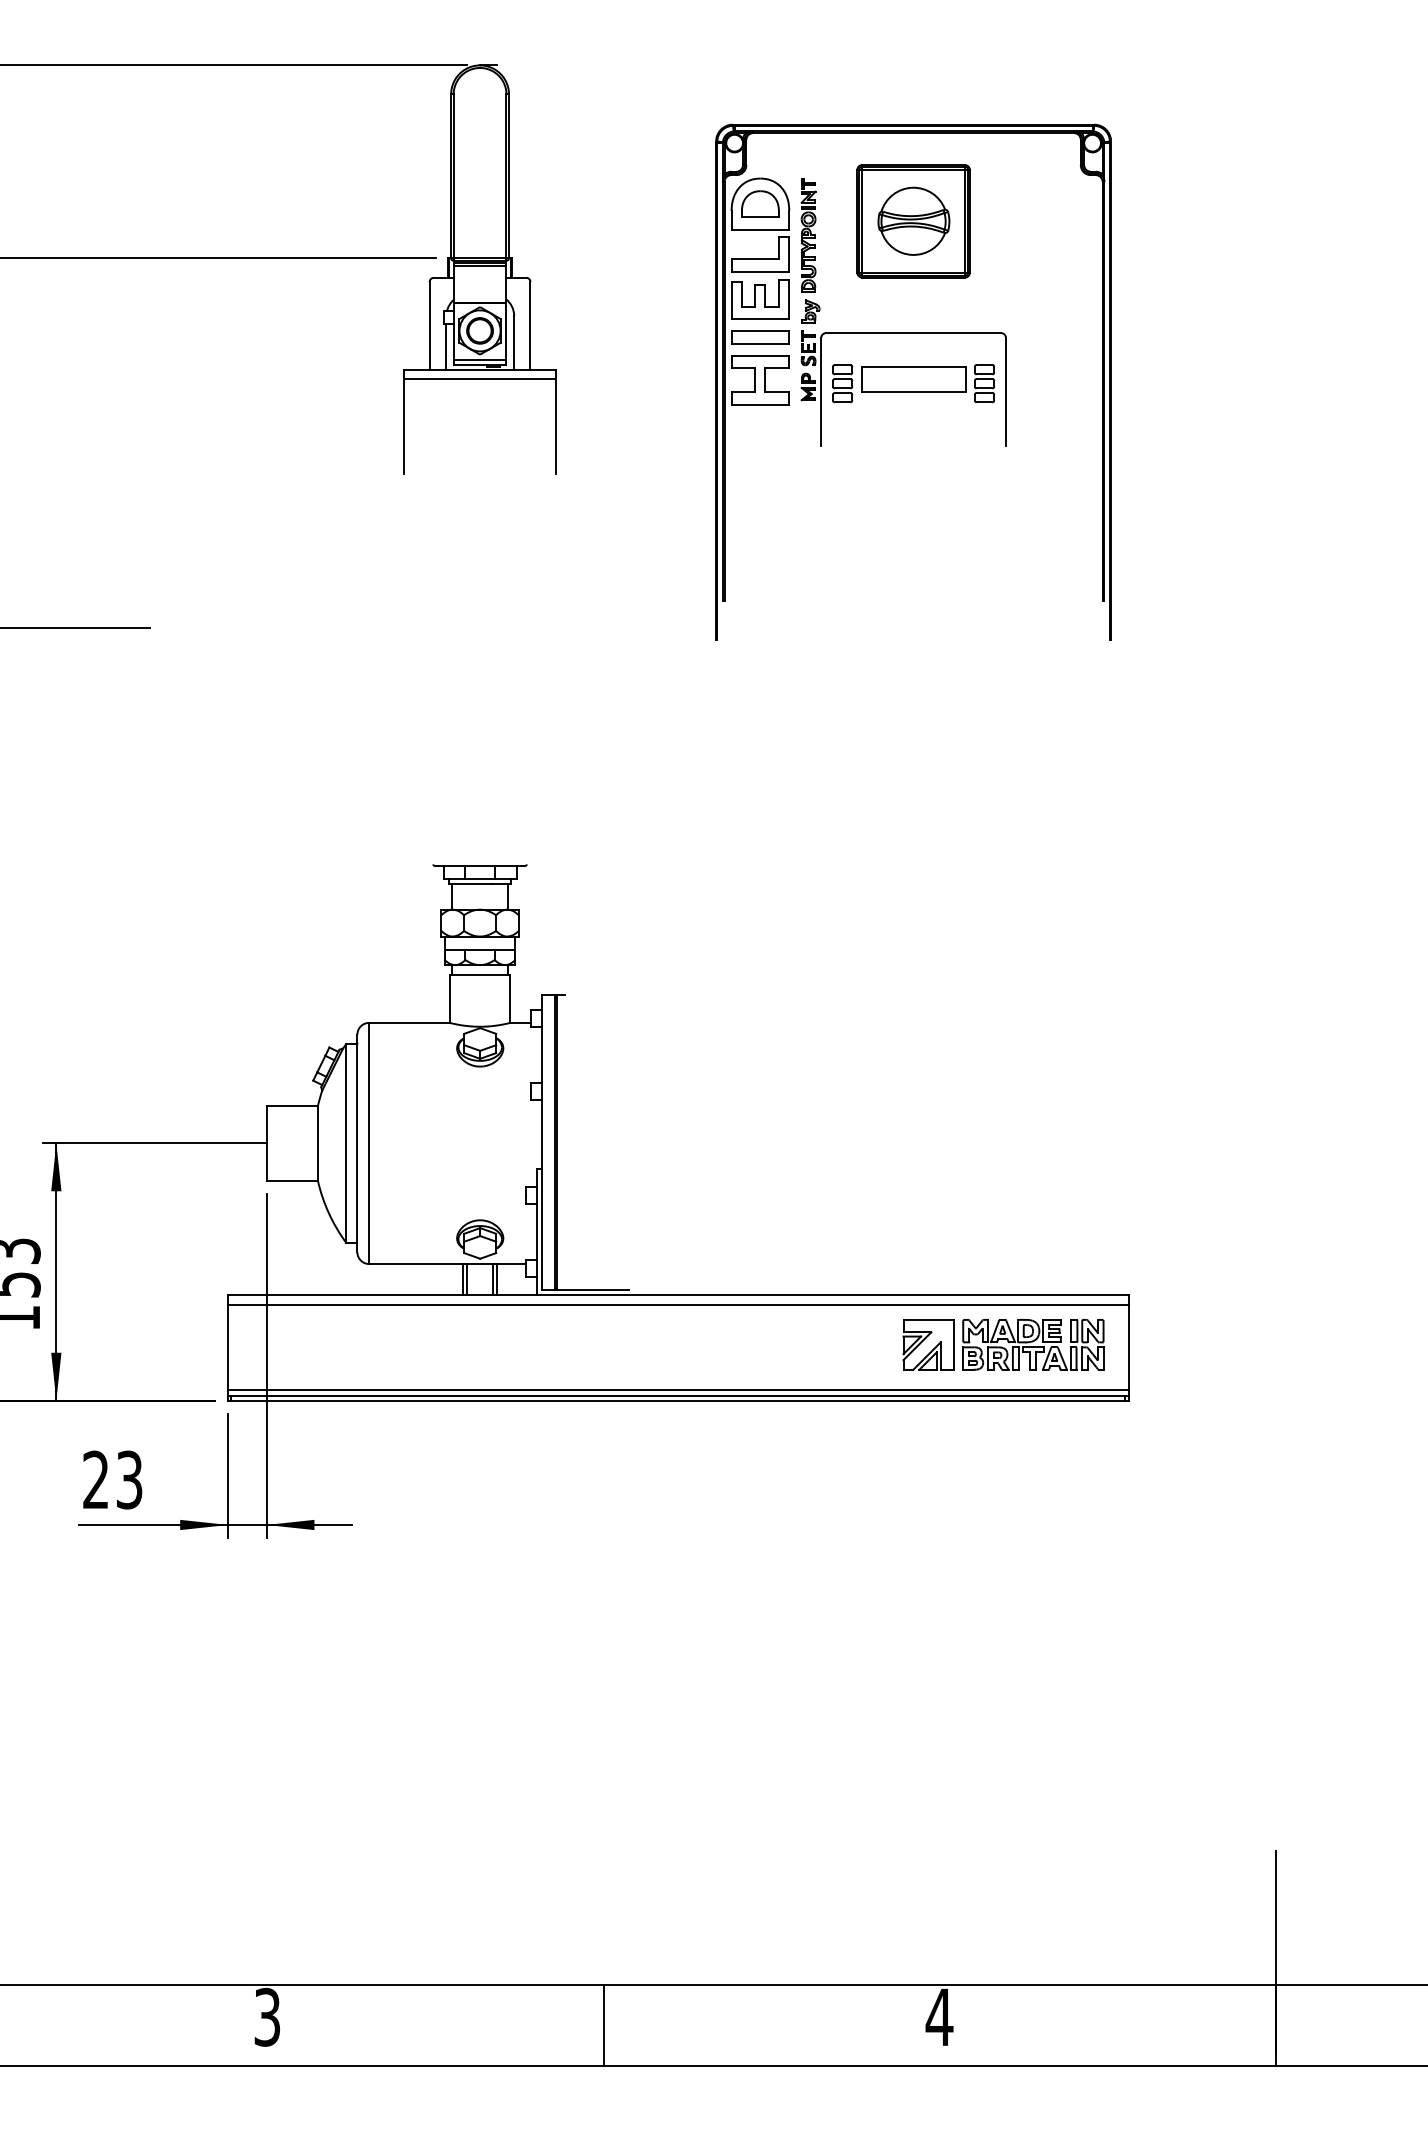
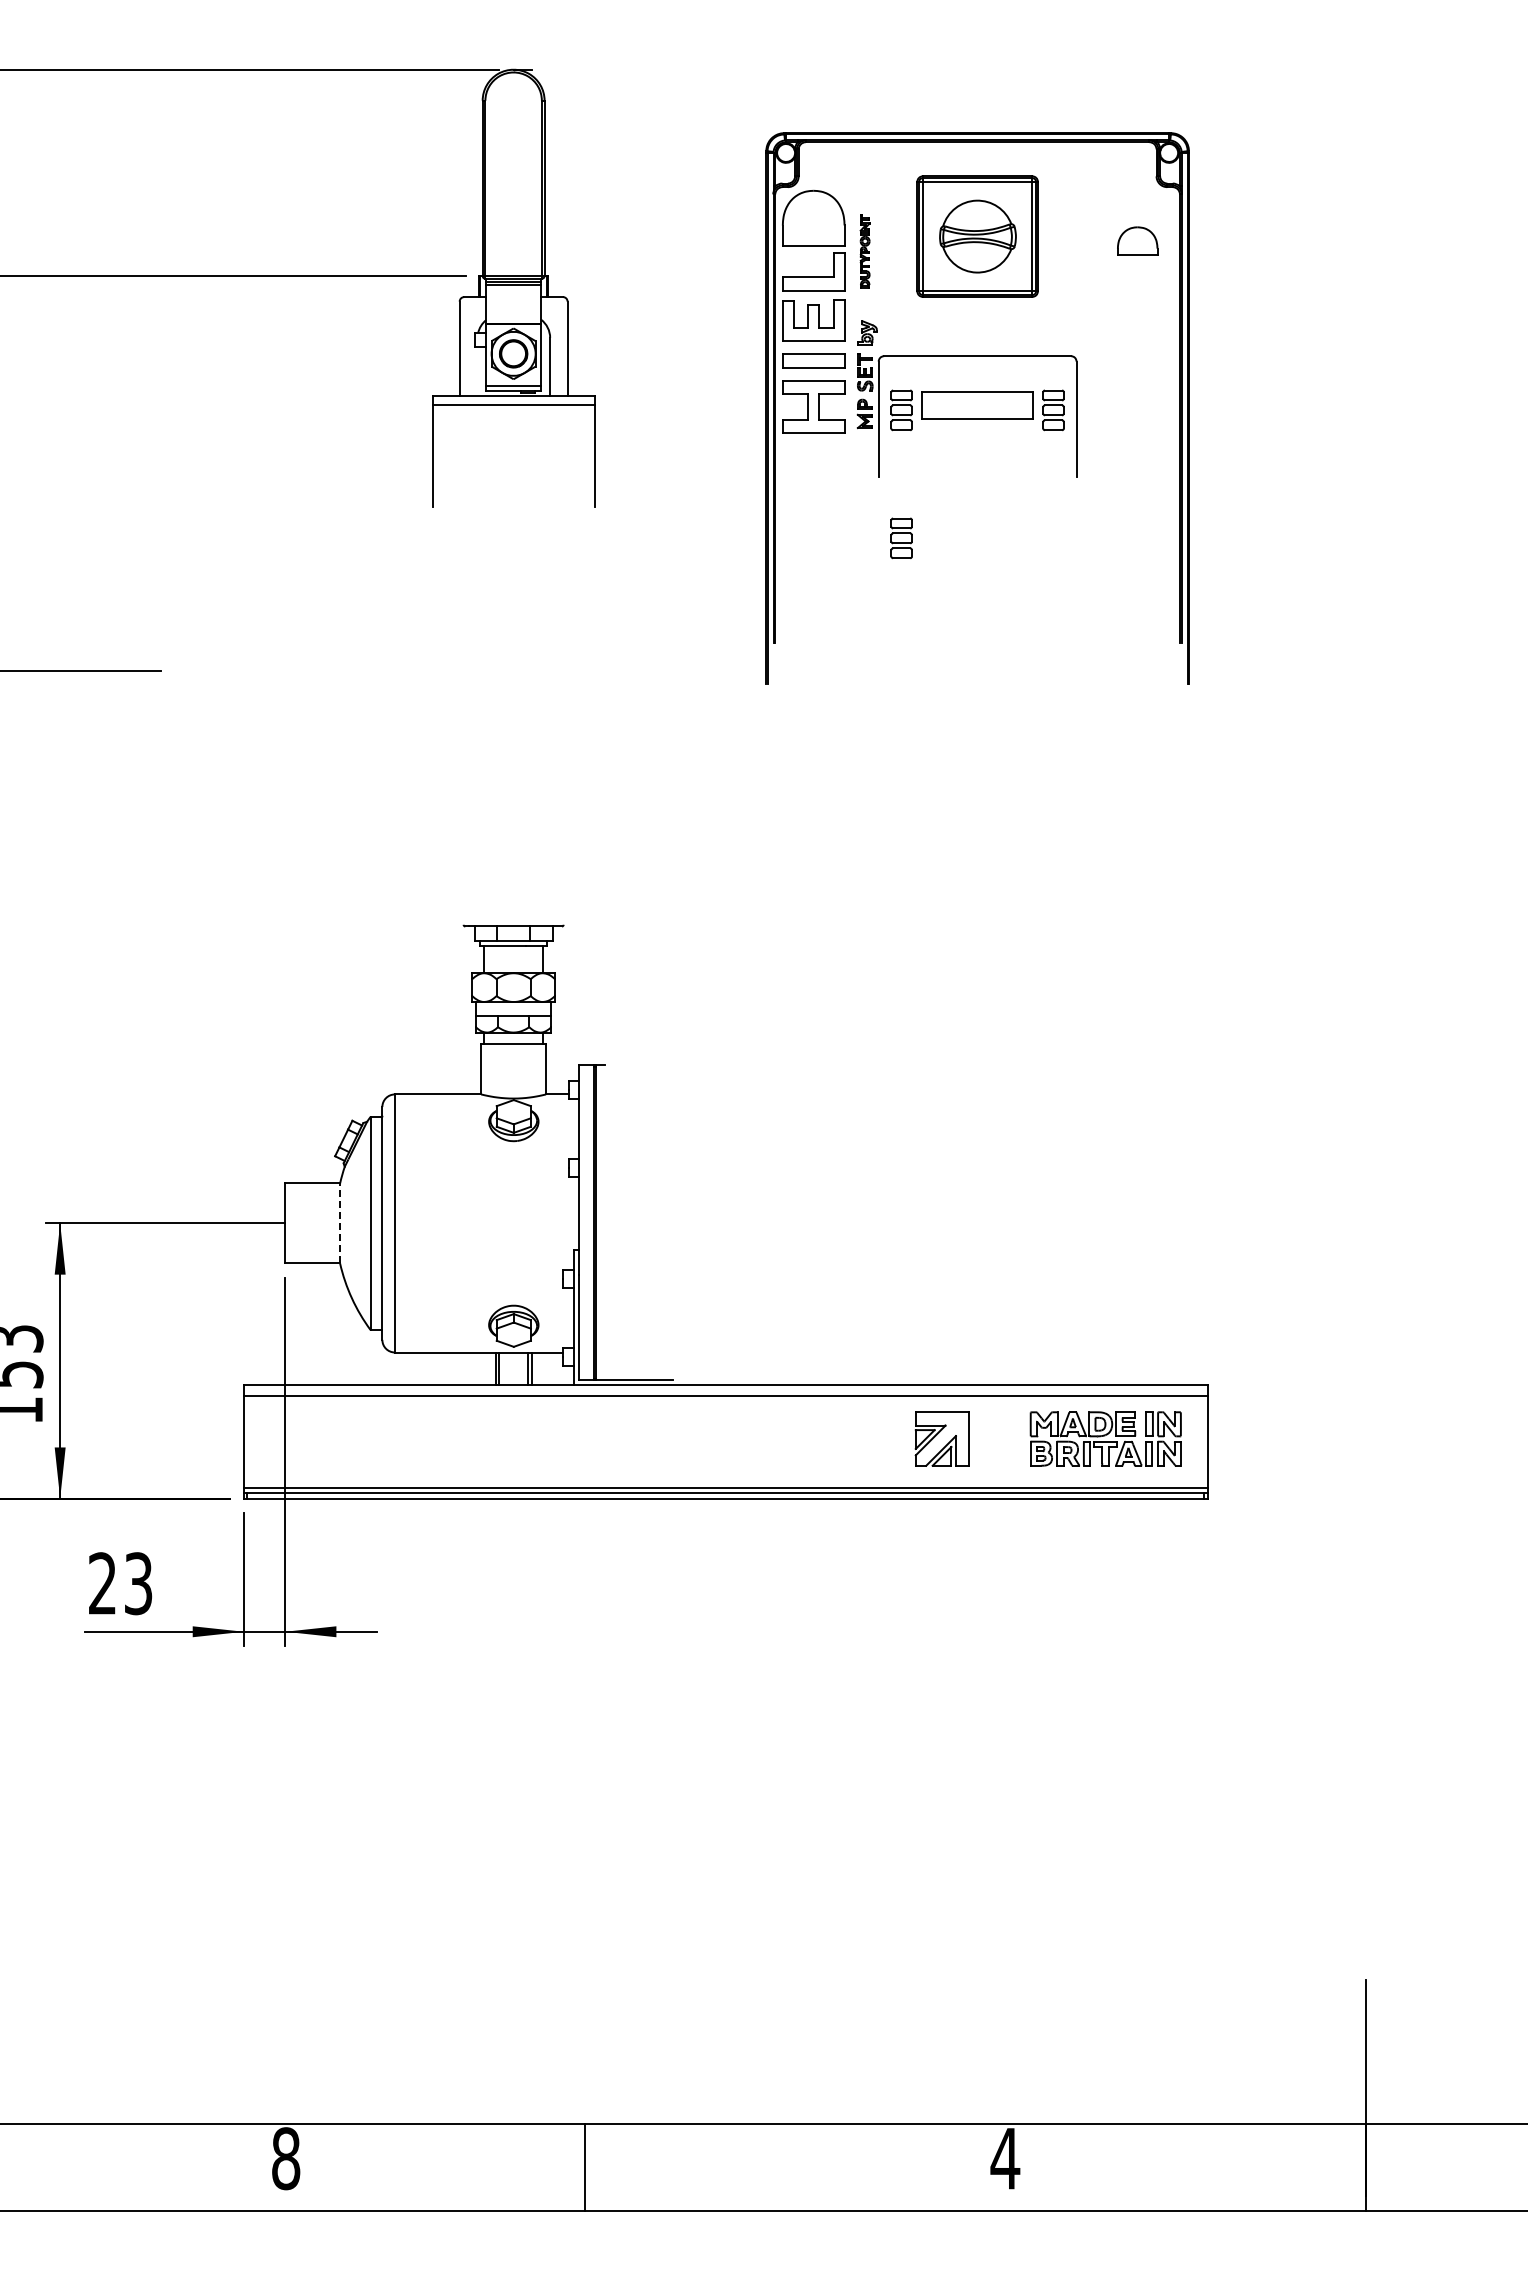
part: (760, 203) -> (1137, 240), moved
part: (807, 235) -> (864, 251), size x0.6
line: (446, 347) -> (477, 371), removed
part: (842, 503) -> (901, 538), added
line: (318, 1142) -> (340, 1222), solid -> dashed
part: (927, 1344) -> (941, 1438), moved
text: (267, 2017) -> (286, 2158), 3 -> 8
line: (604, 2025) -> (584, 2167), moved

